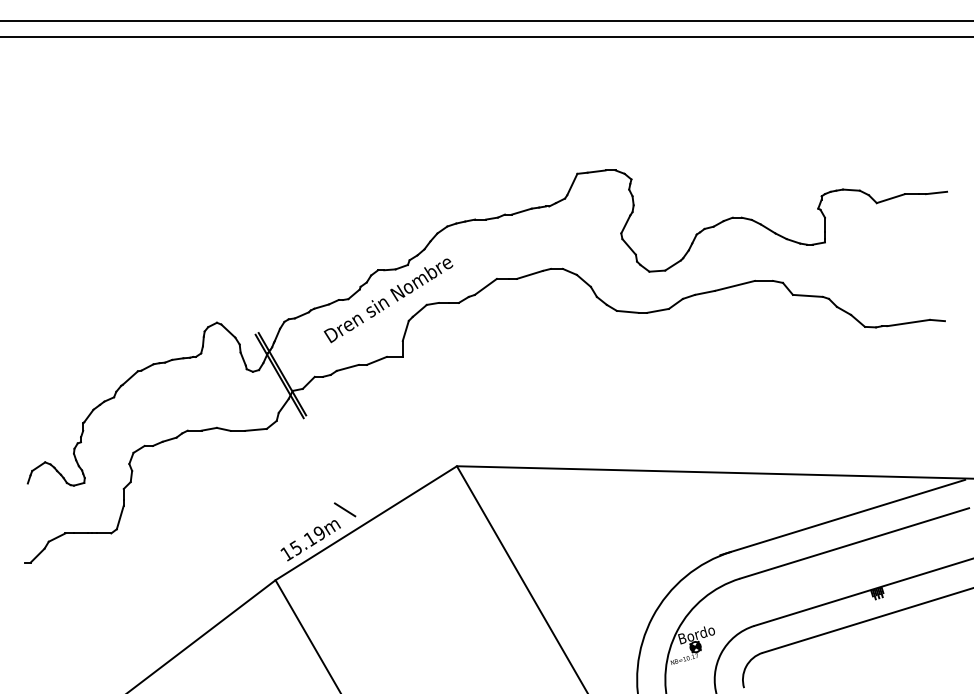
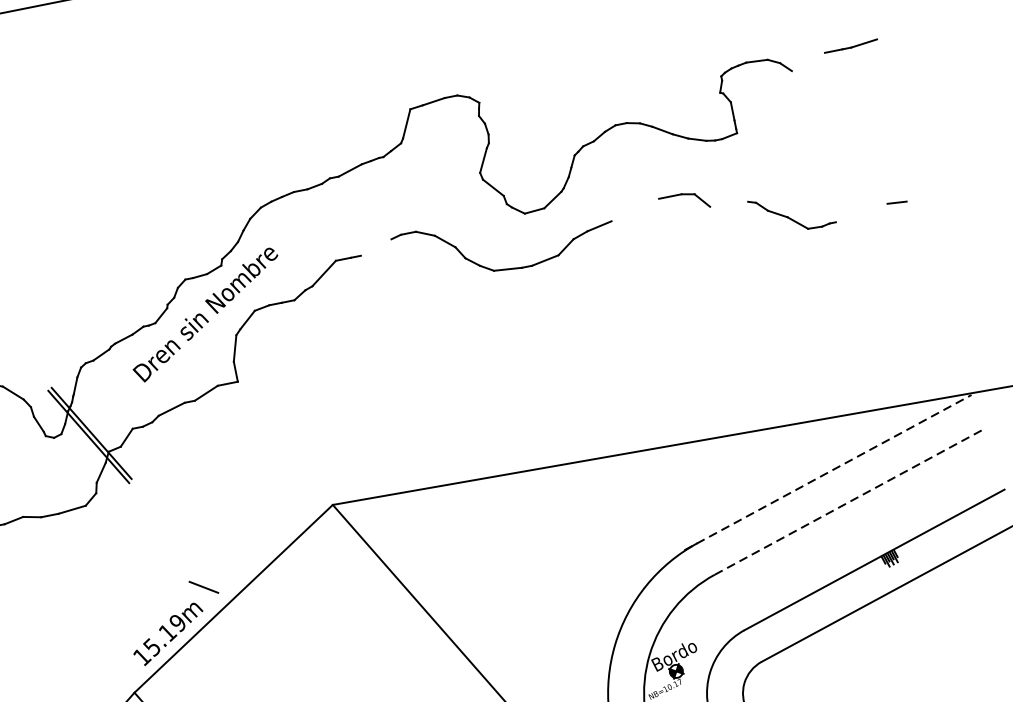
line: (890, 198) -> (807, 61), removed
line: (529, 274) -> (375, 247), removed
line: (734, 285) -> (634, 209), removed
line: (807, 295) -> (728, 203), removed
line: (908, 322) -> (861, 212), removed
line: (843, 517) -> (828, 472), solid -> dashed
line: (854, 543) -> (849, 502), solid -> dashed

